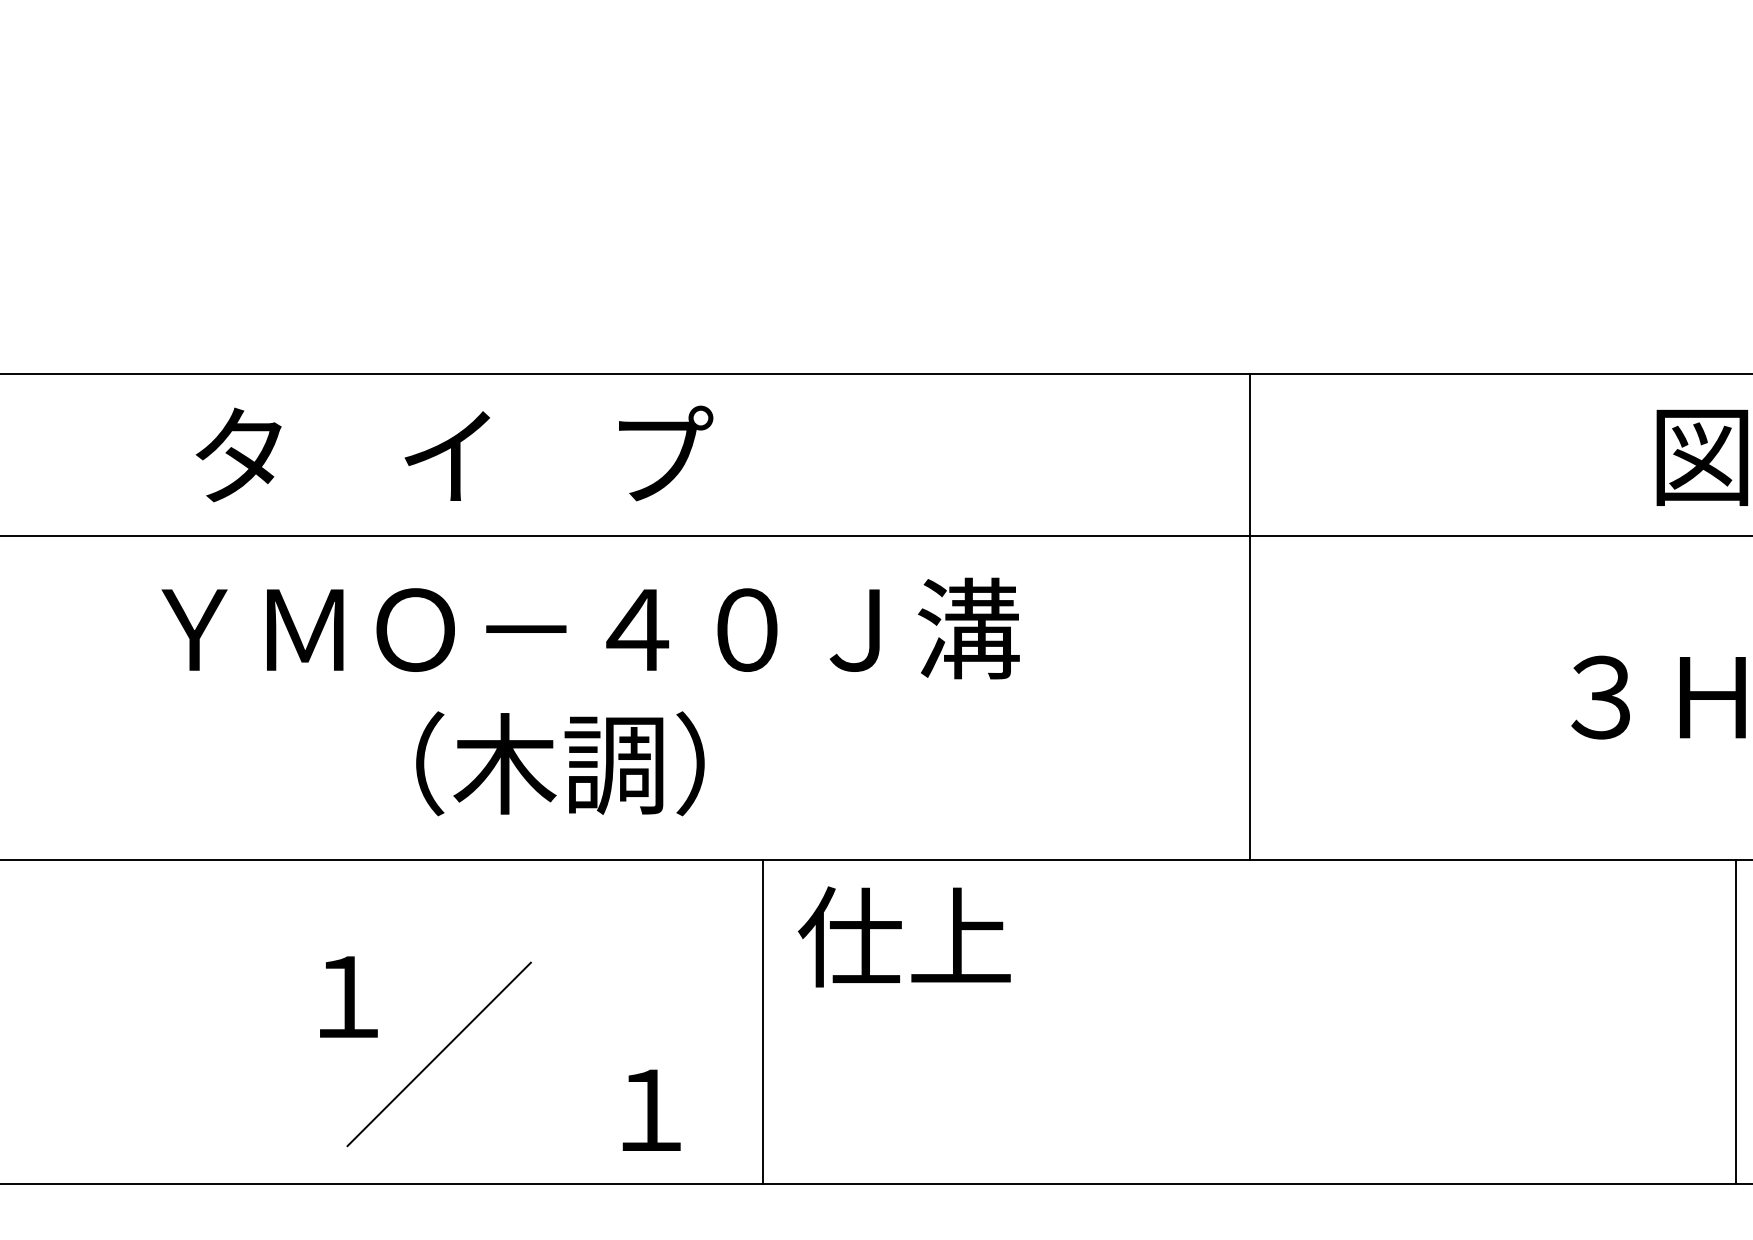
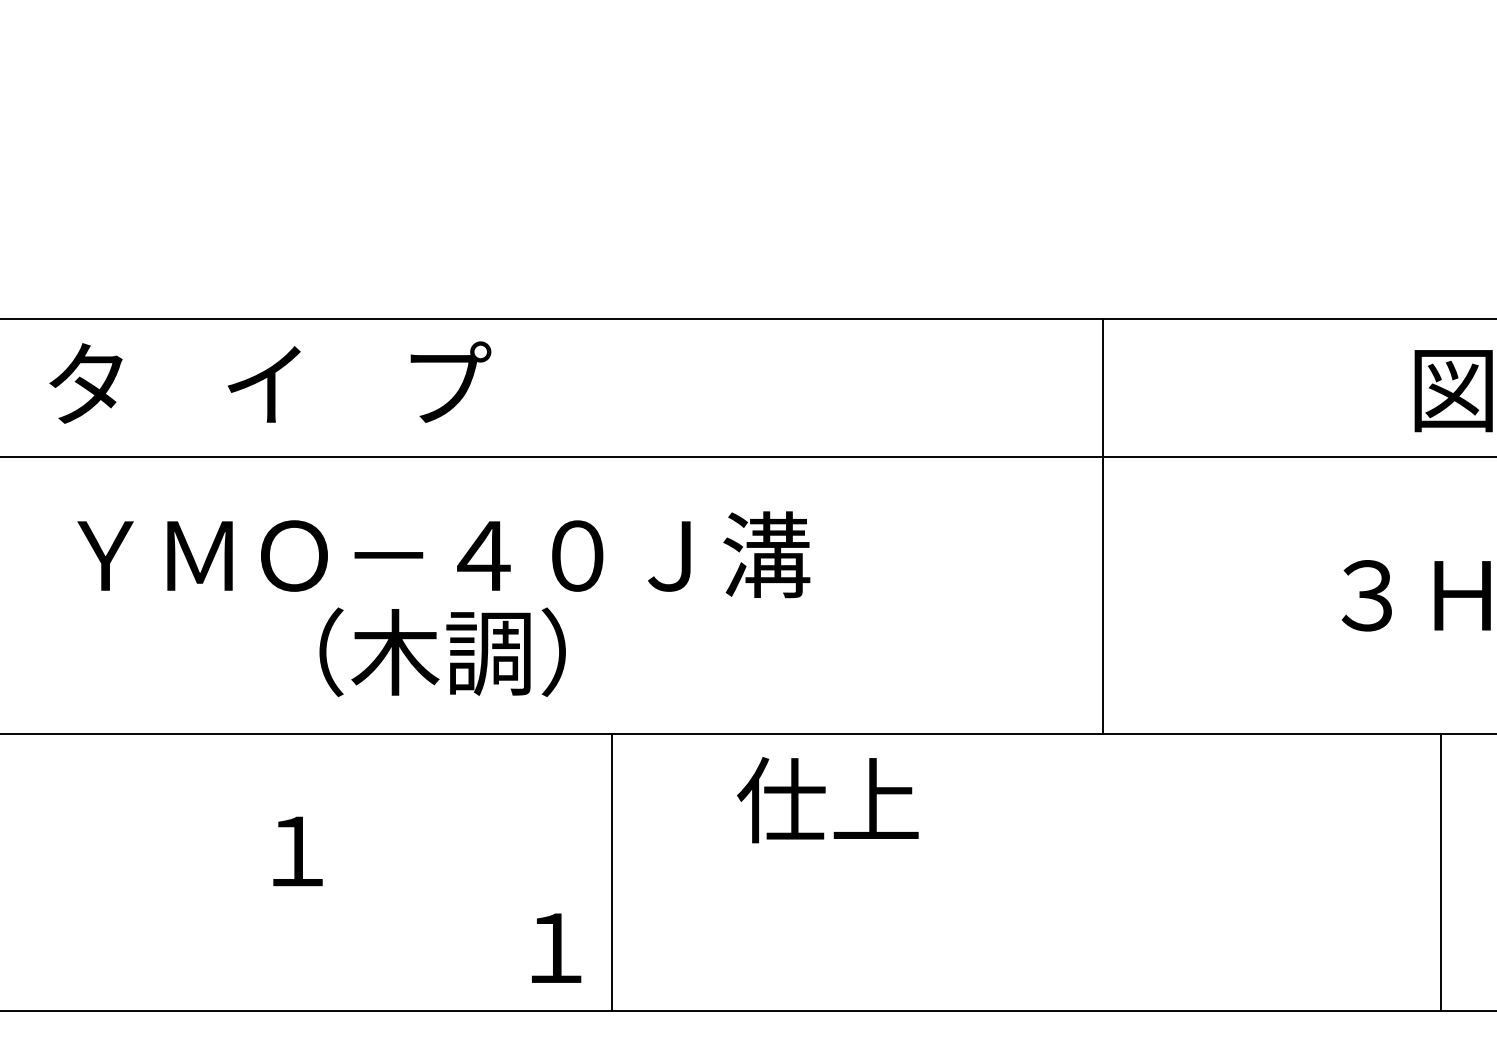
text: (454, 453) -> (270, 382), moved
line: (1249, 616) -> (1102, 526), moved
text: (590, 628) -> (443, 554), moved
text: (560, 763) -> (442, 652), moved
text: (904, 936) -> (827, 799), moved
line: (763, 1021) -> (611, 872), moved
line: (1736, 1021) -> (1441, 872), moved
line: (438, 1054) -> (374, 900), removed

